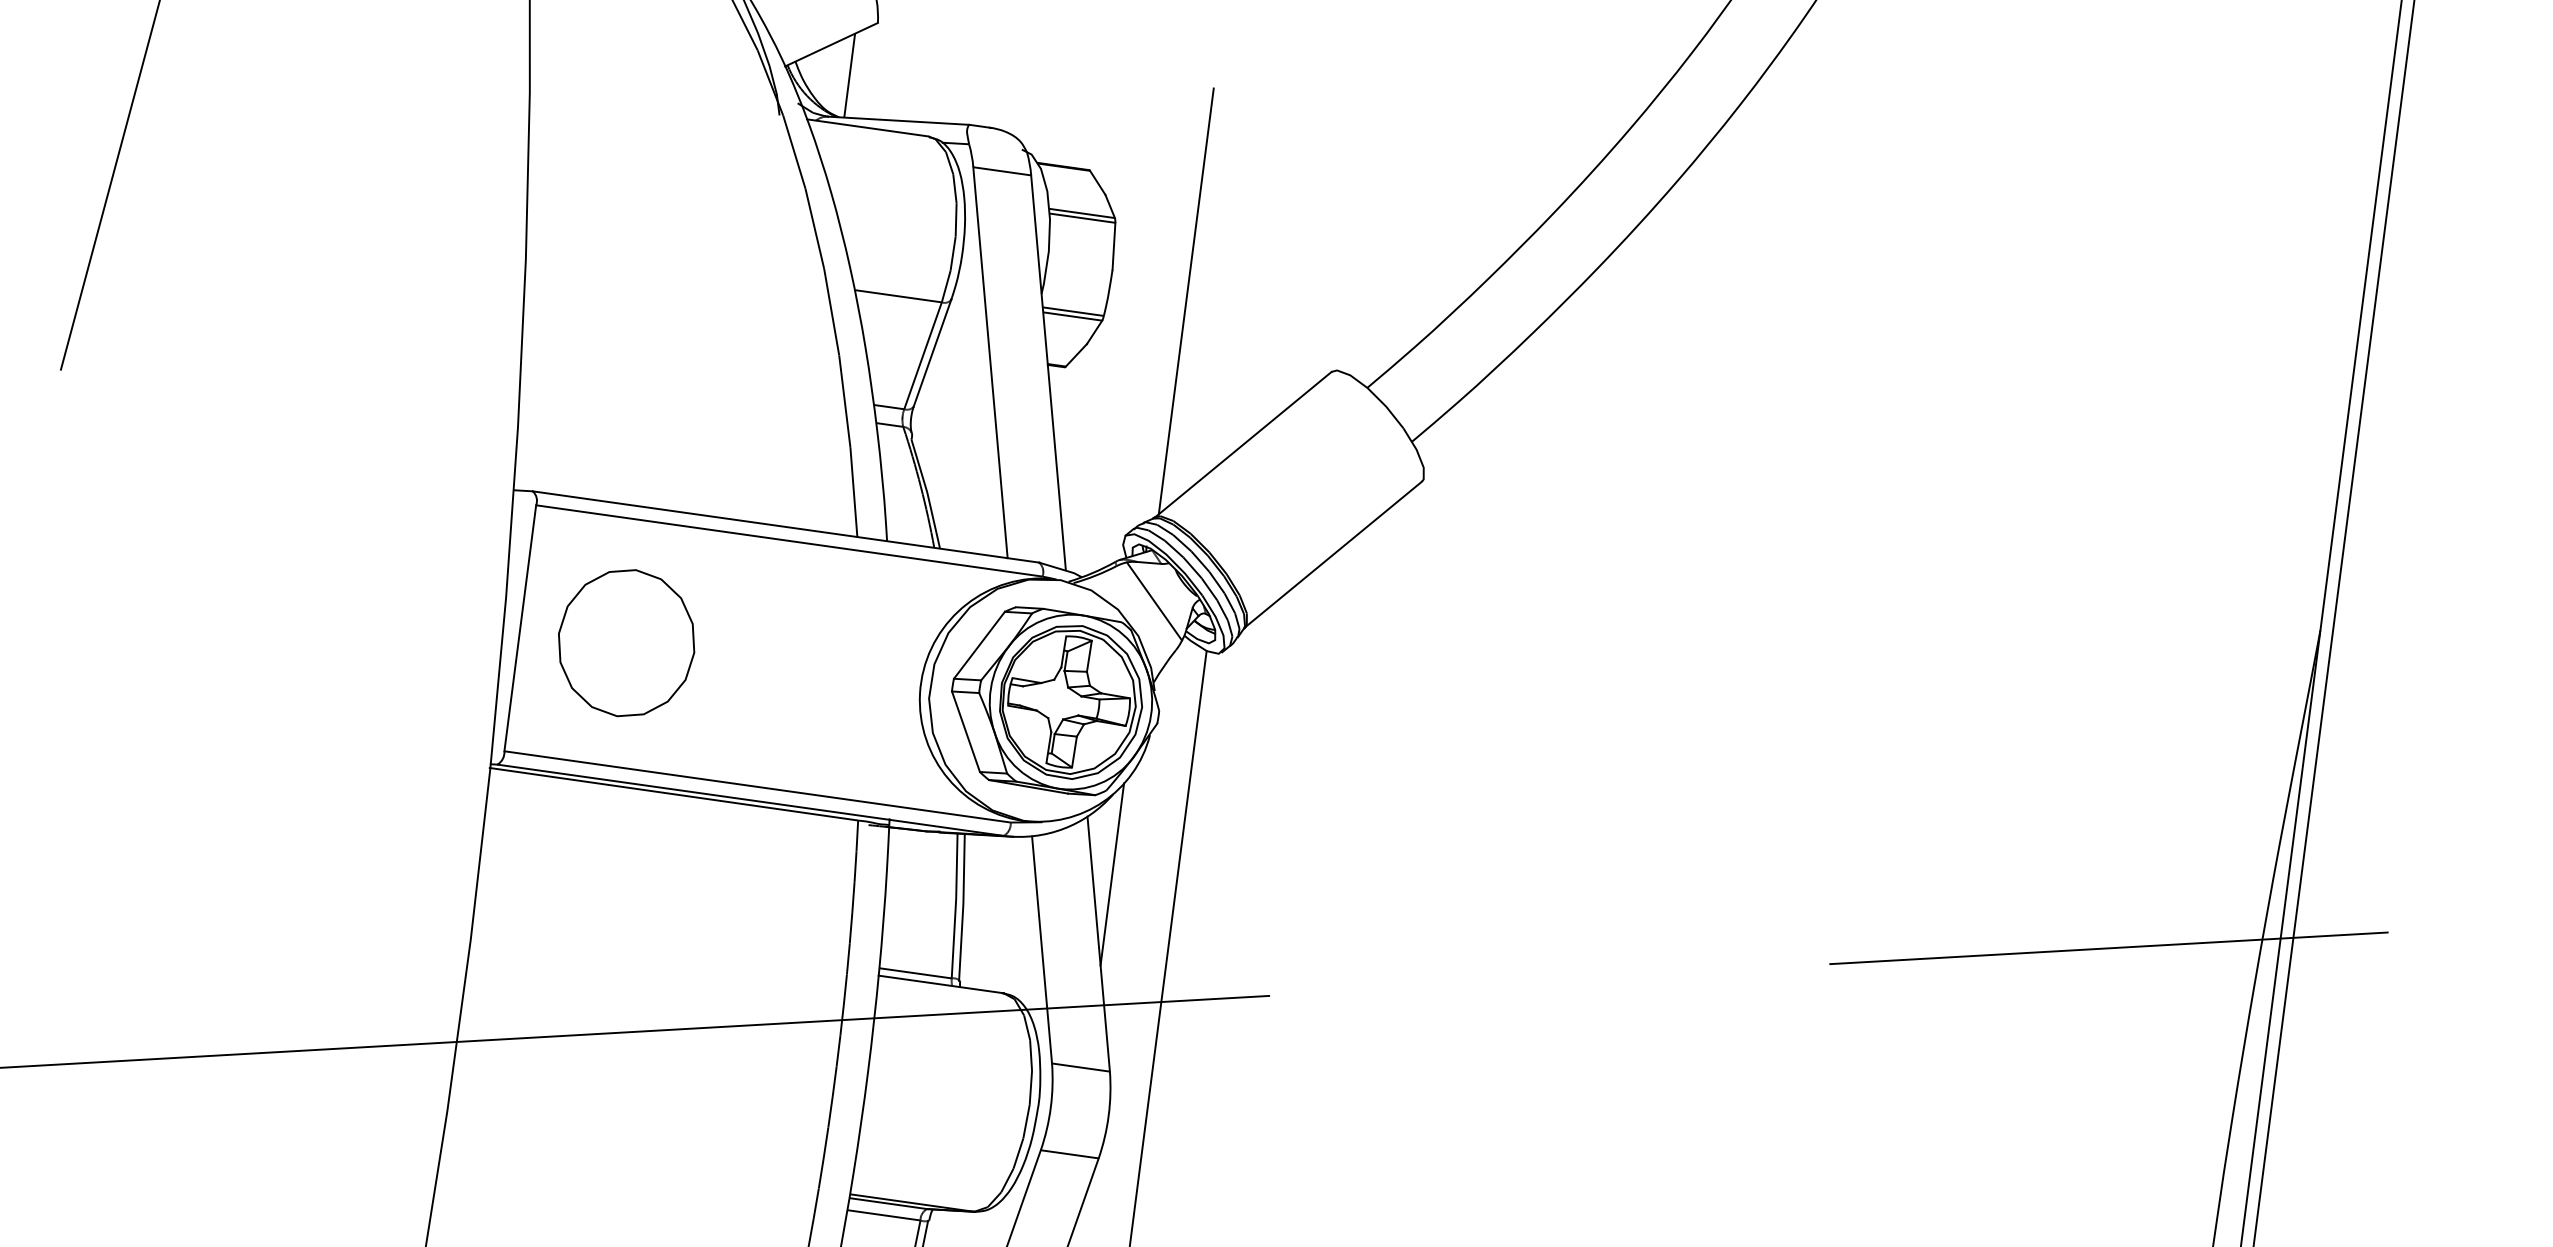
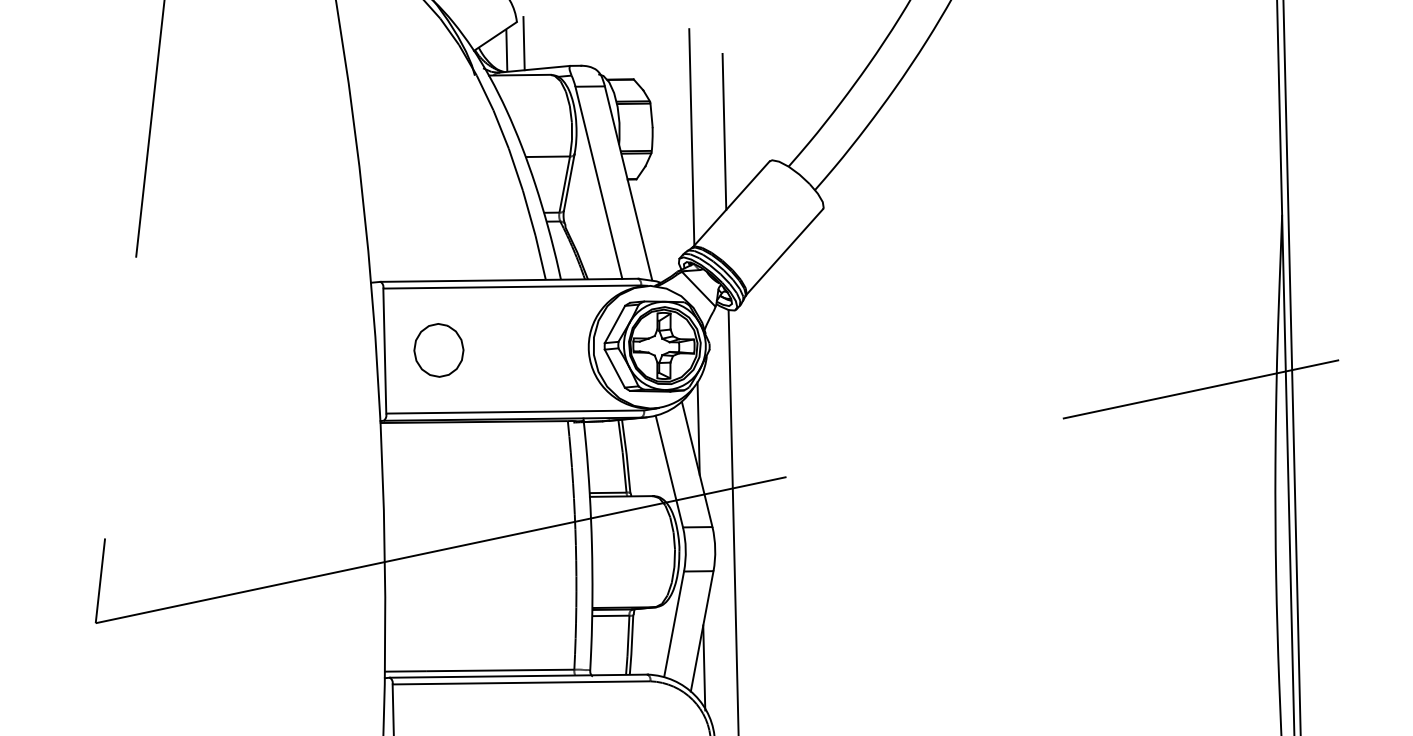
line: (884, 66) -> (523, 43), added
line: (1252, 299) -> (724, 131), added
part: (625, 643) -> (438, 350), size x0.71

